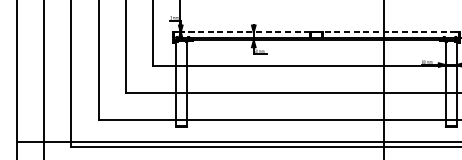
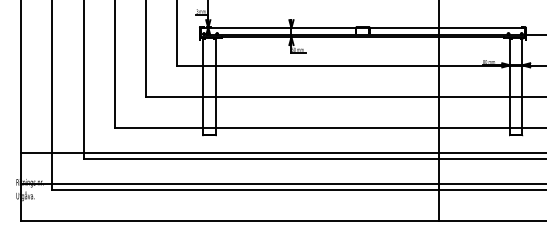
line: (243, 31) -> (279, 27), dashed -> solid
line: (388, 31) -> (445, 27), dashed -> solid

